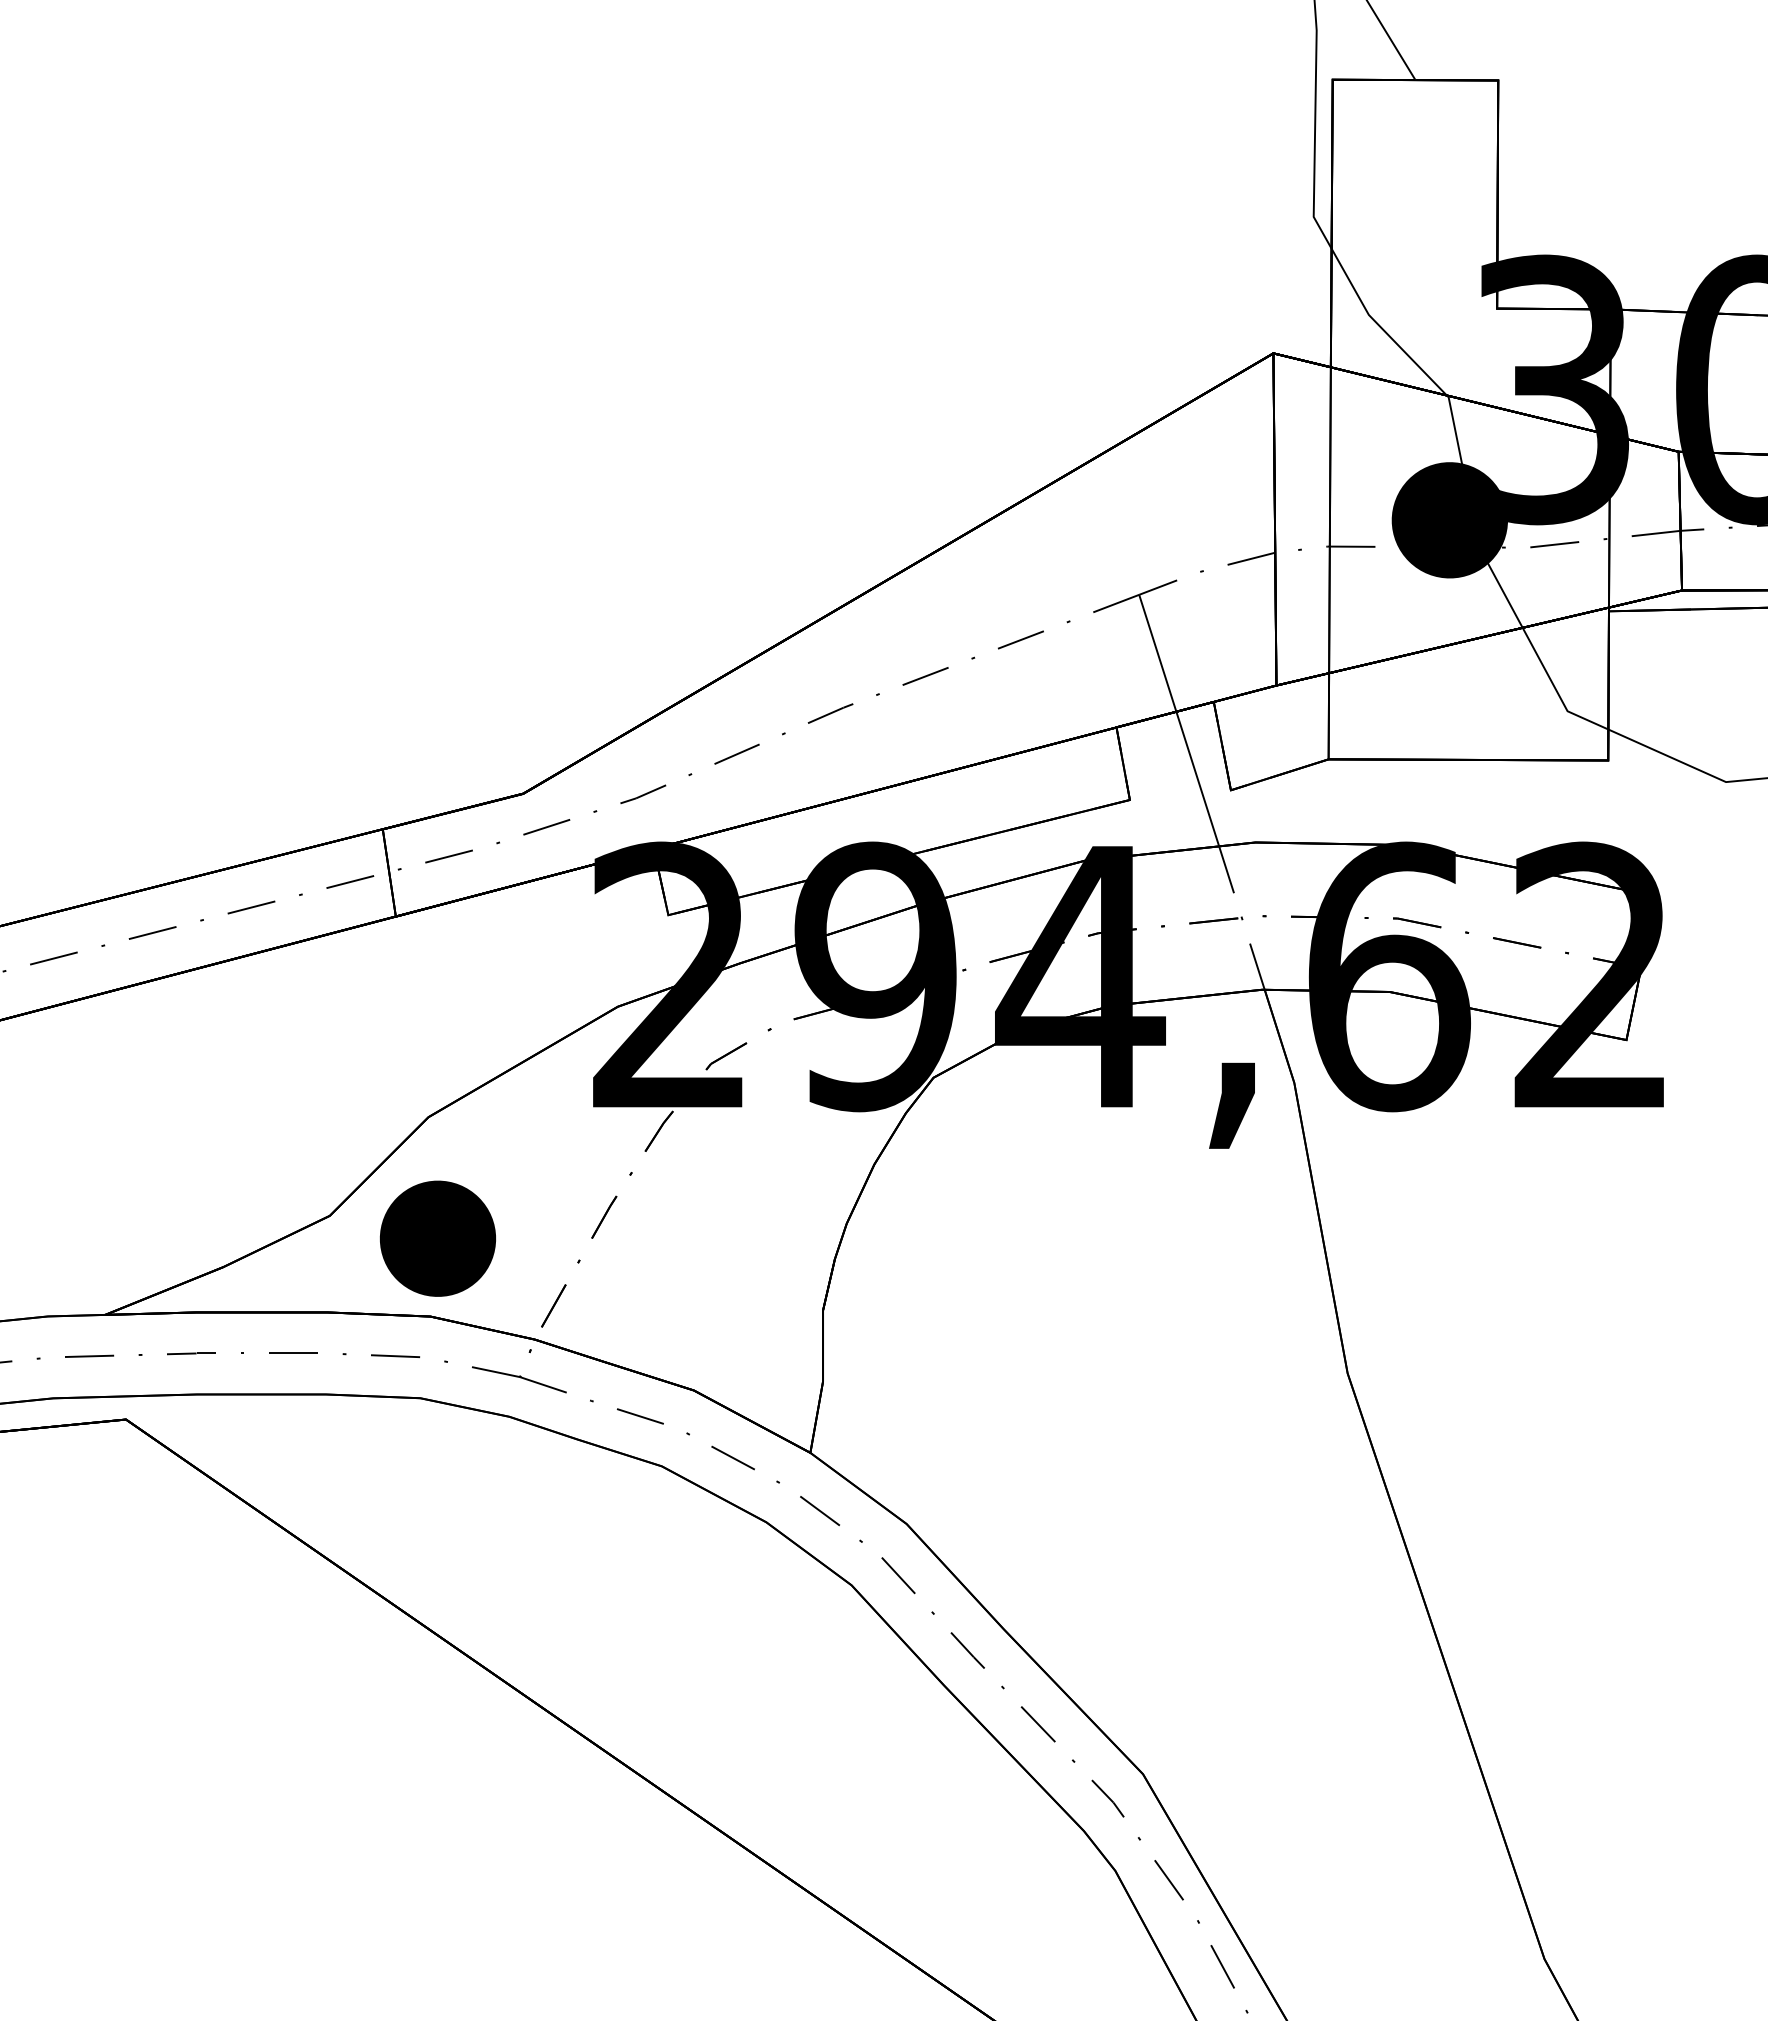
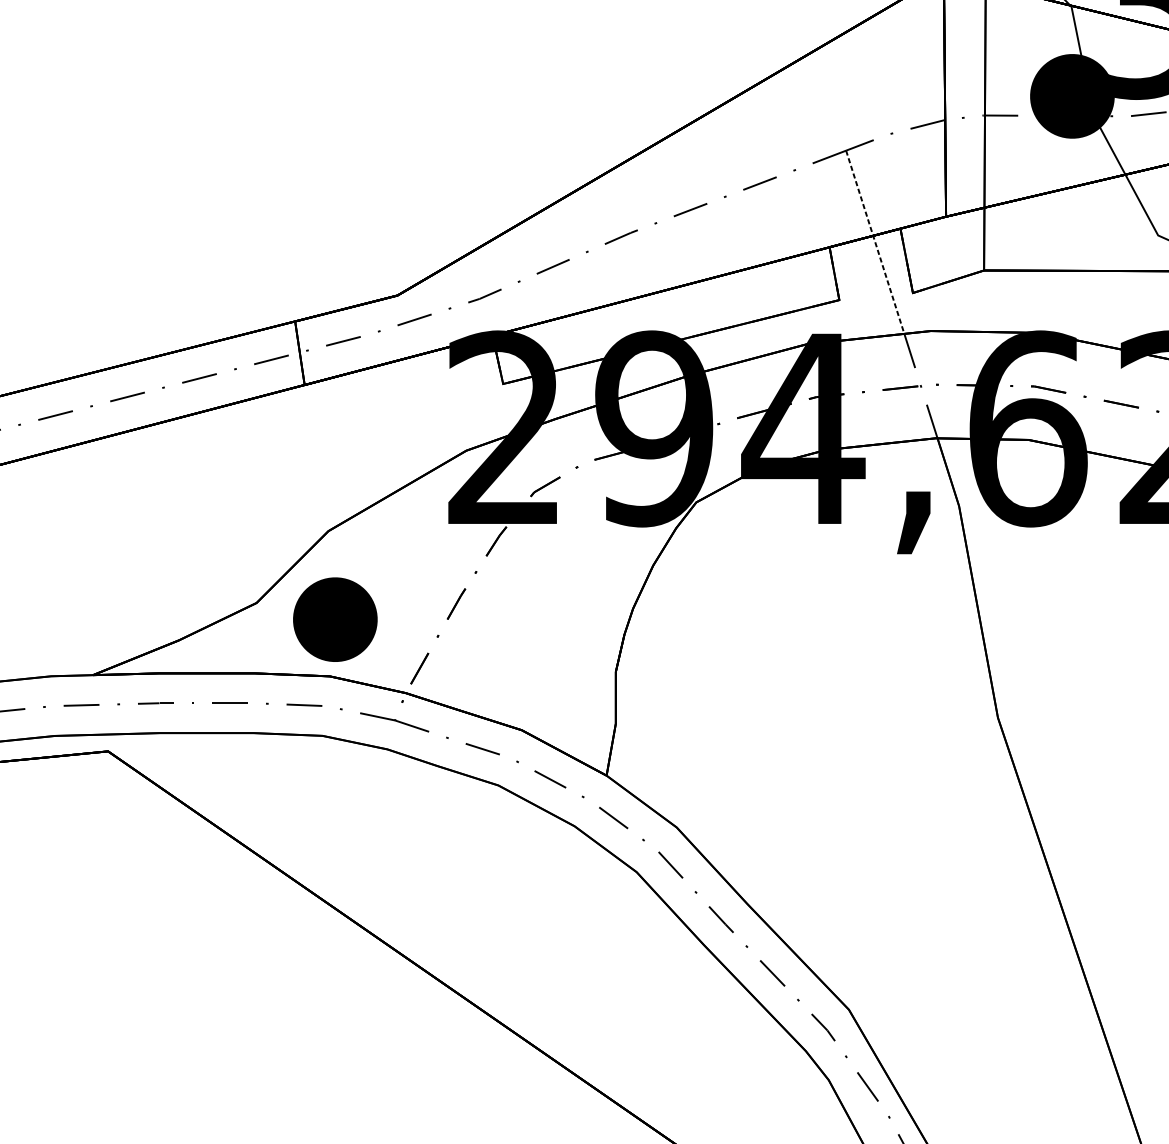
line: (1179, 720) -> (875, 242), solid -> dashed

